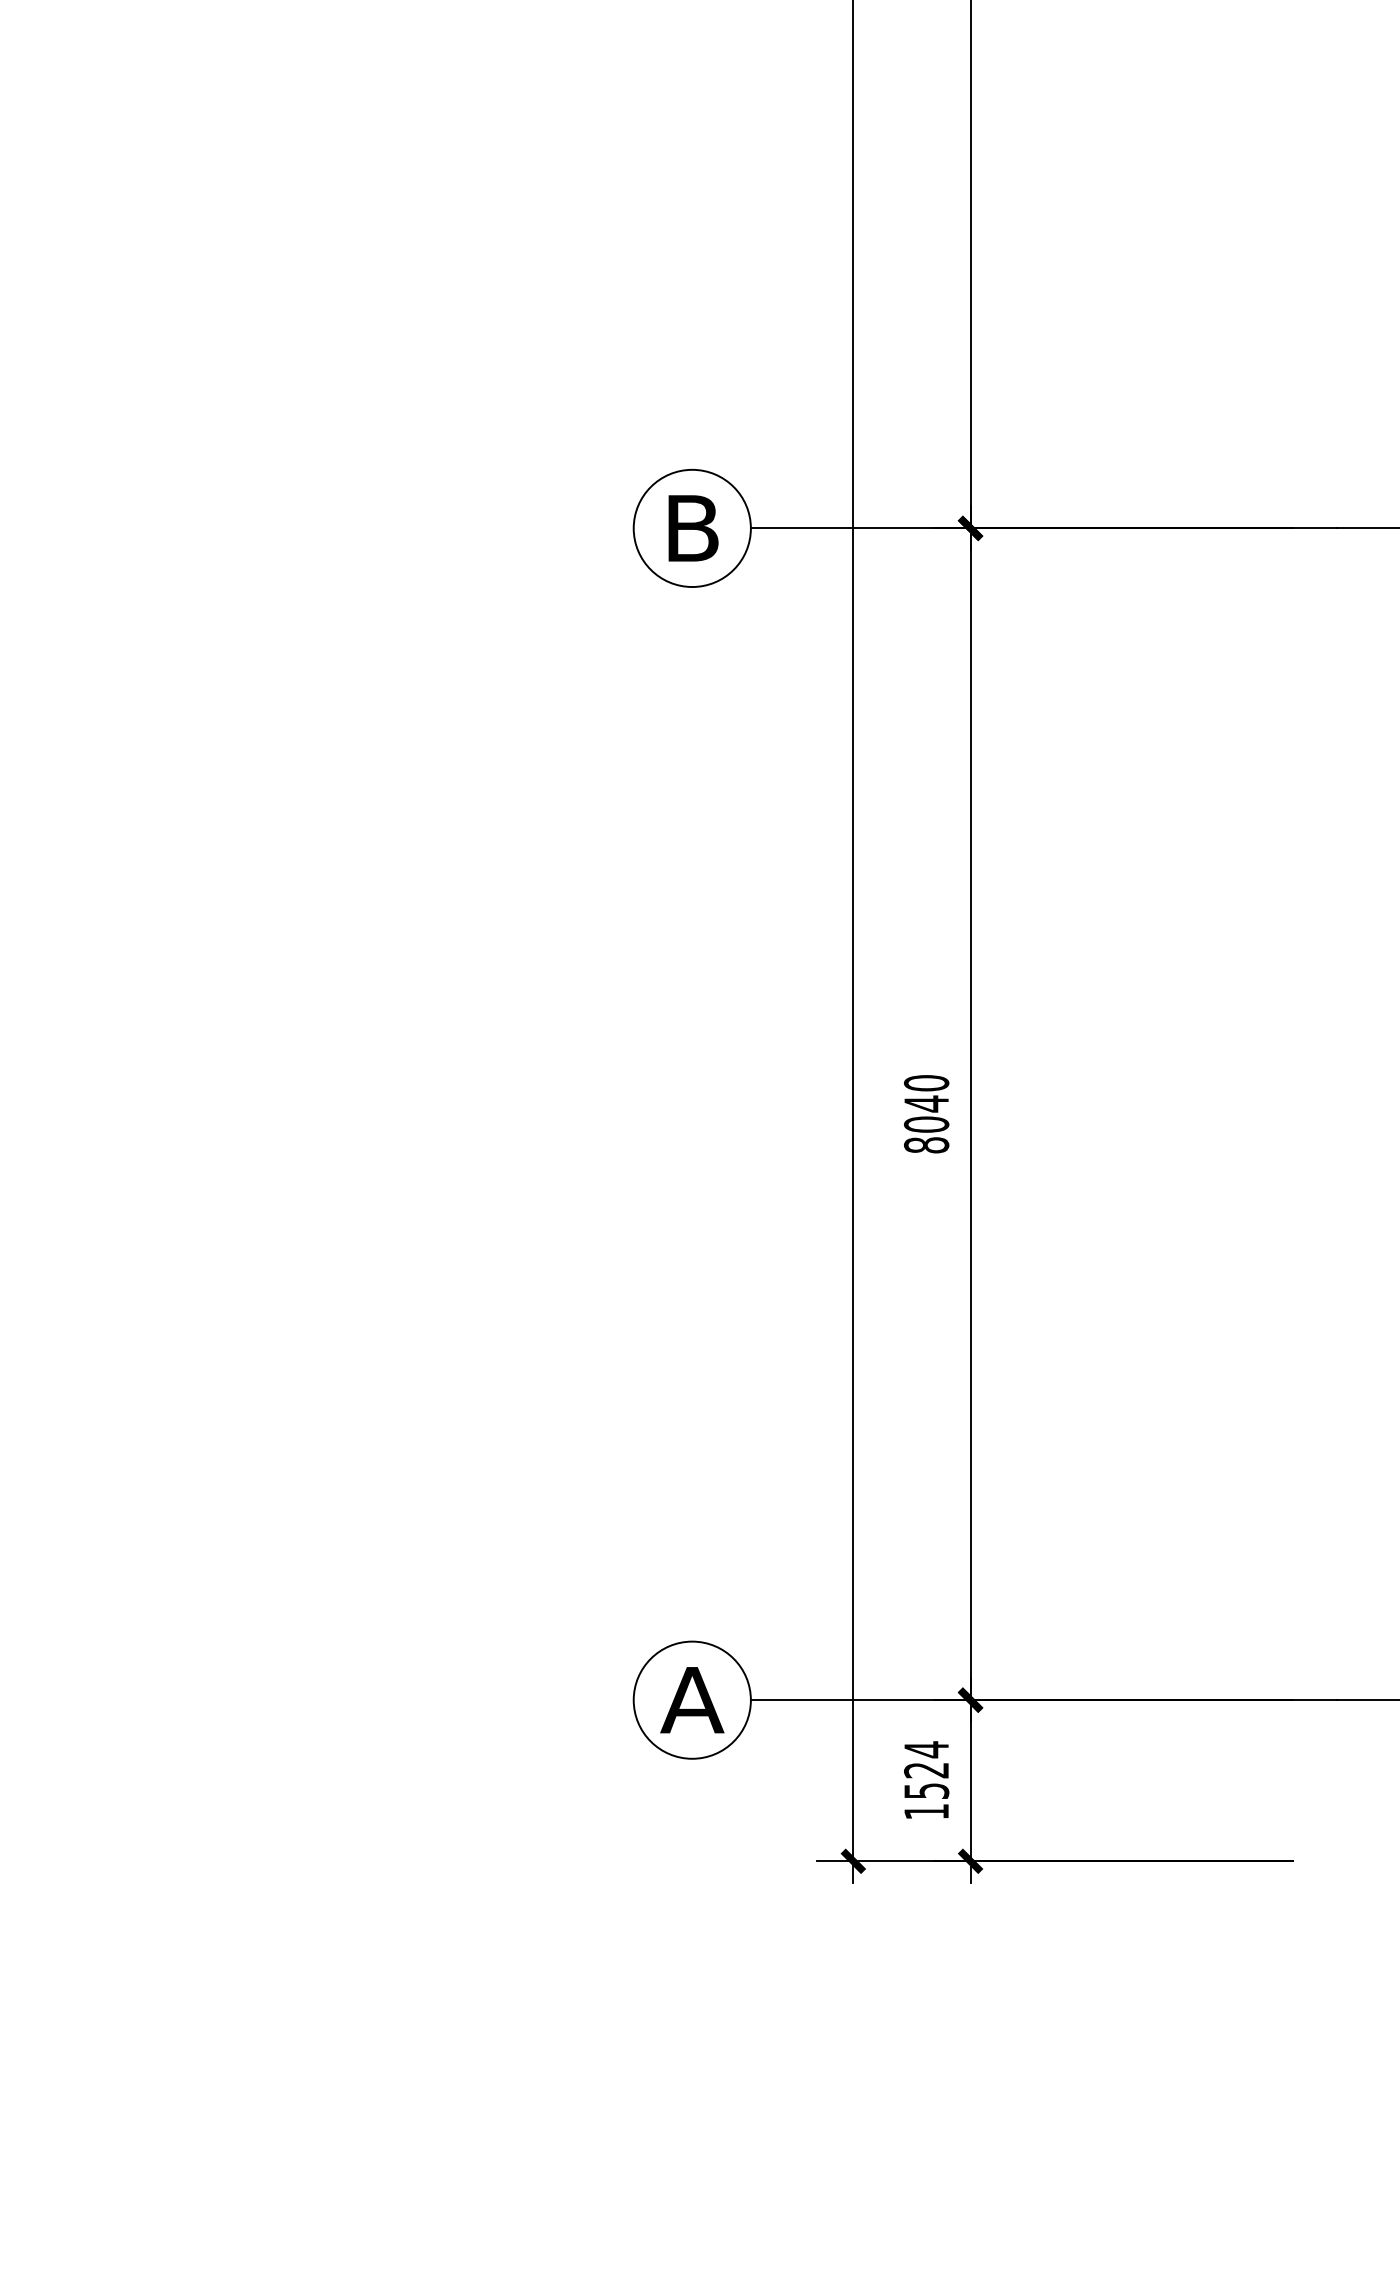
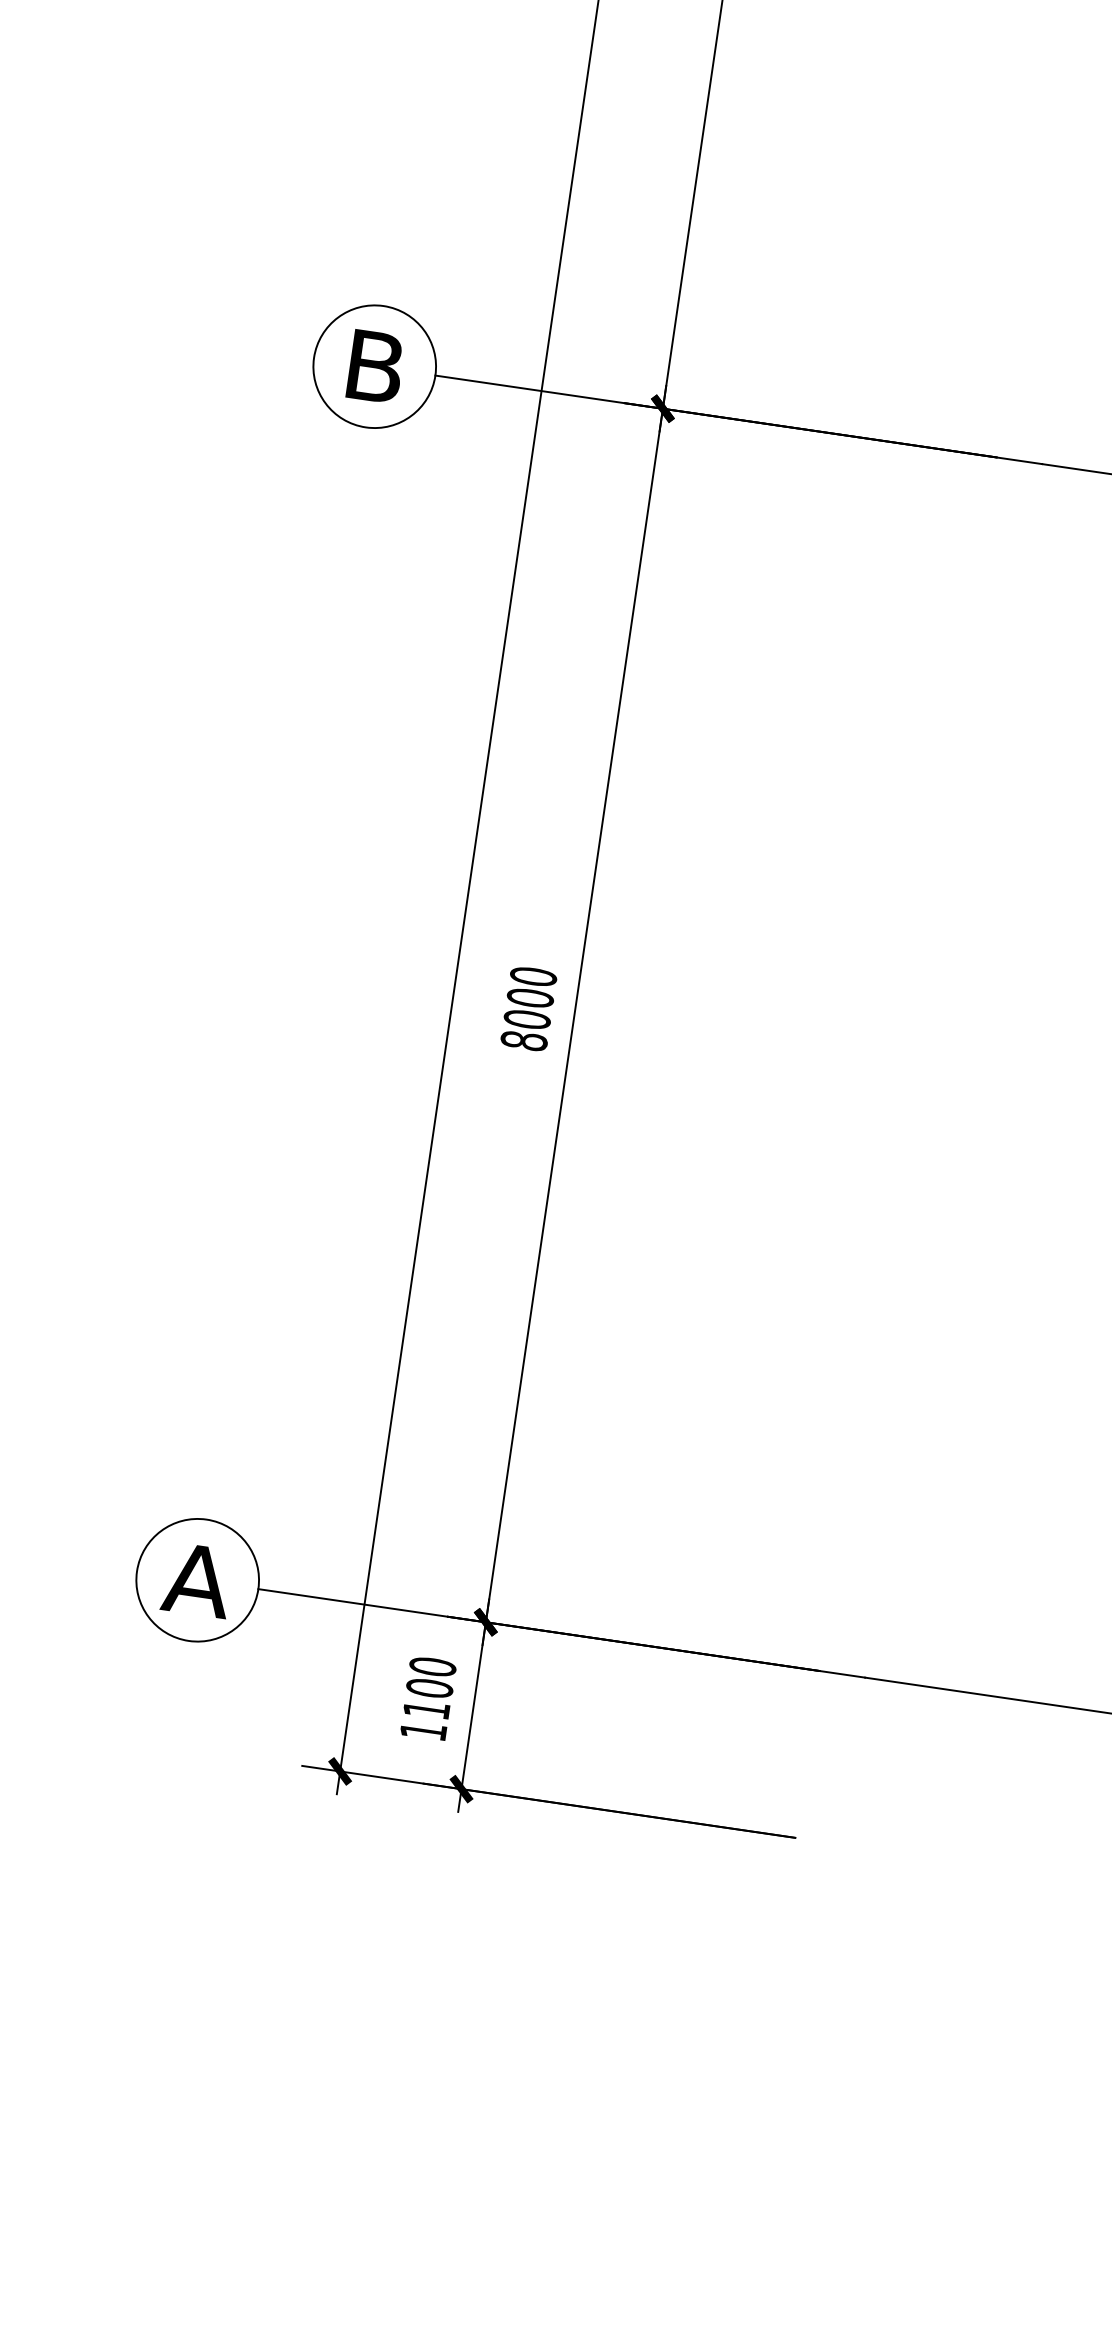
text: (926, 1103) -> (530, 997), 8040 -> 8000
text: (926, 1769) -> (429, 1687), 1524 -> 1100

